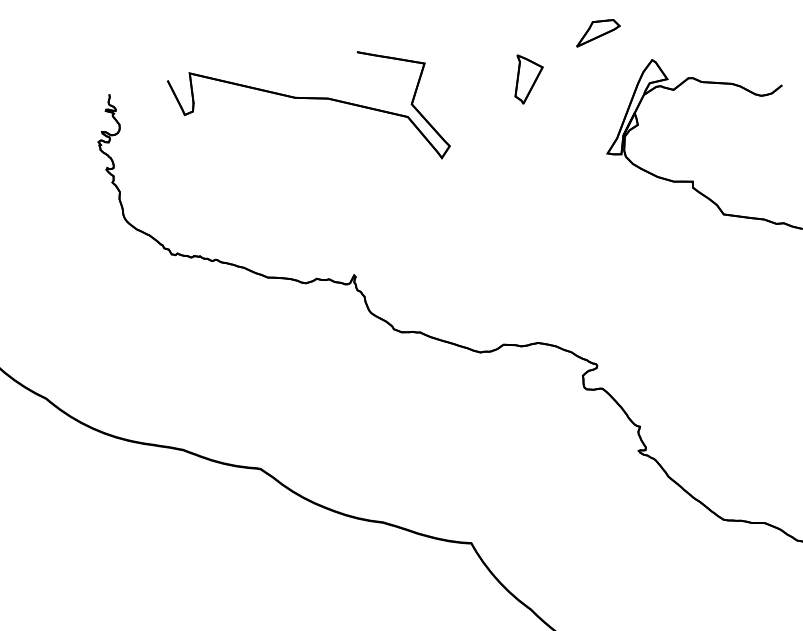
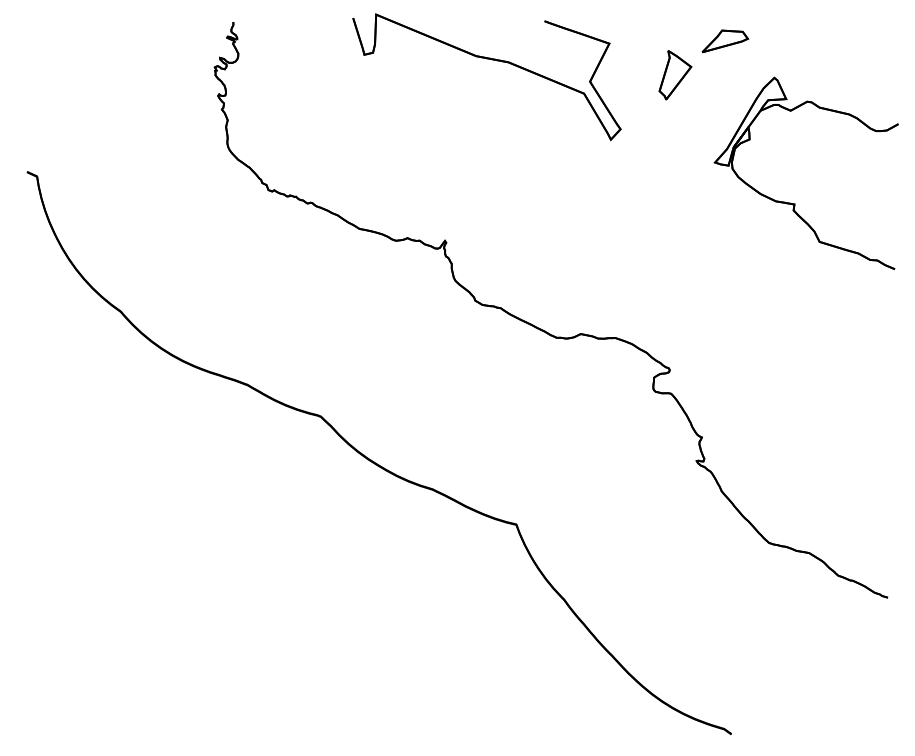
part: (528, 78) -> (675, 75), moved
part: (311, 99) -> (491, 60), moved

